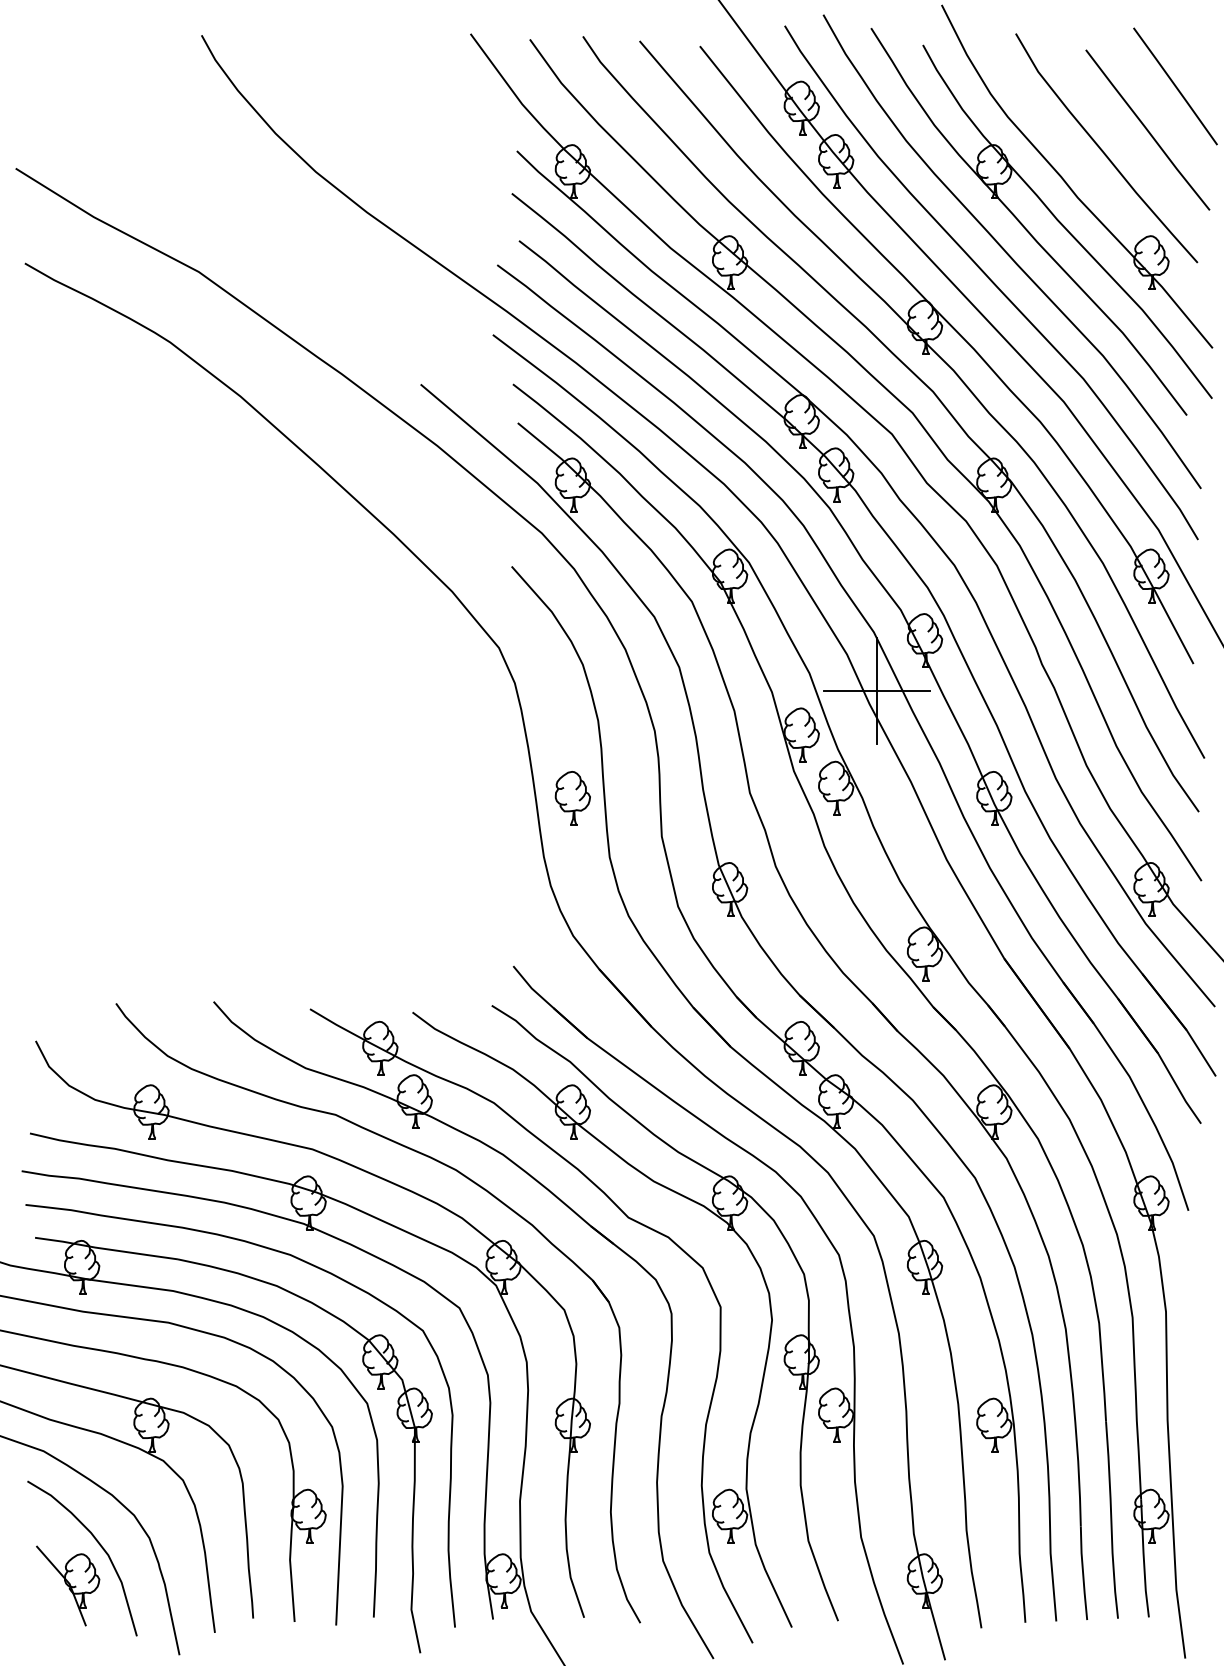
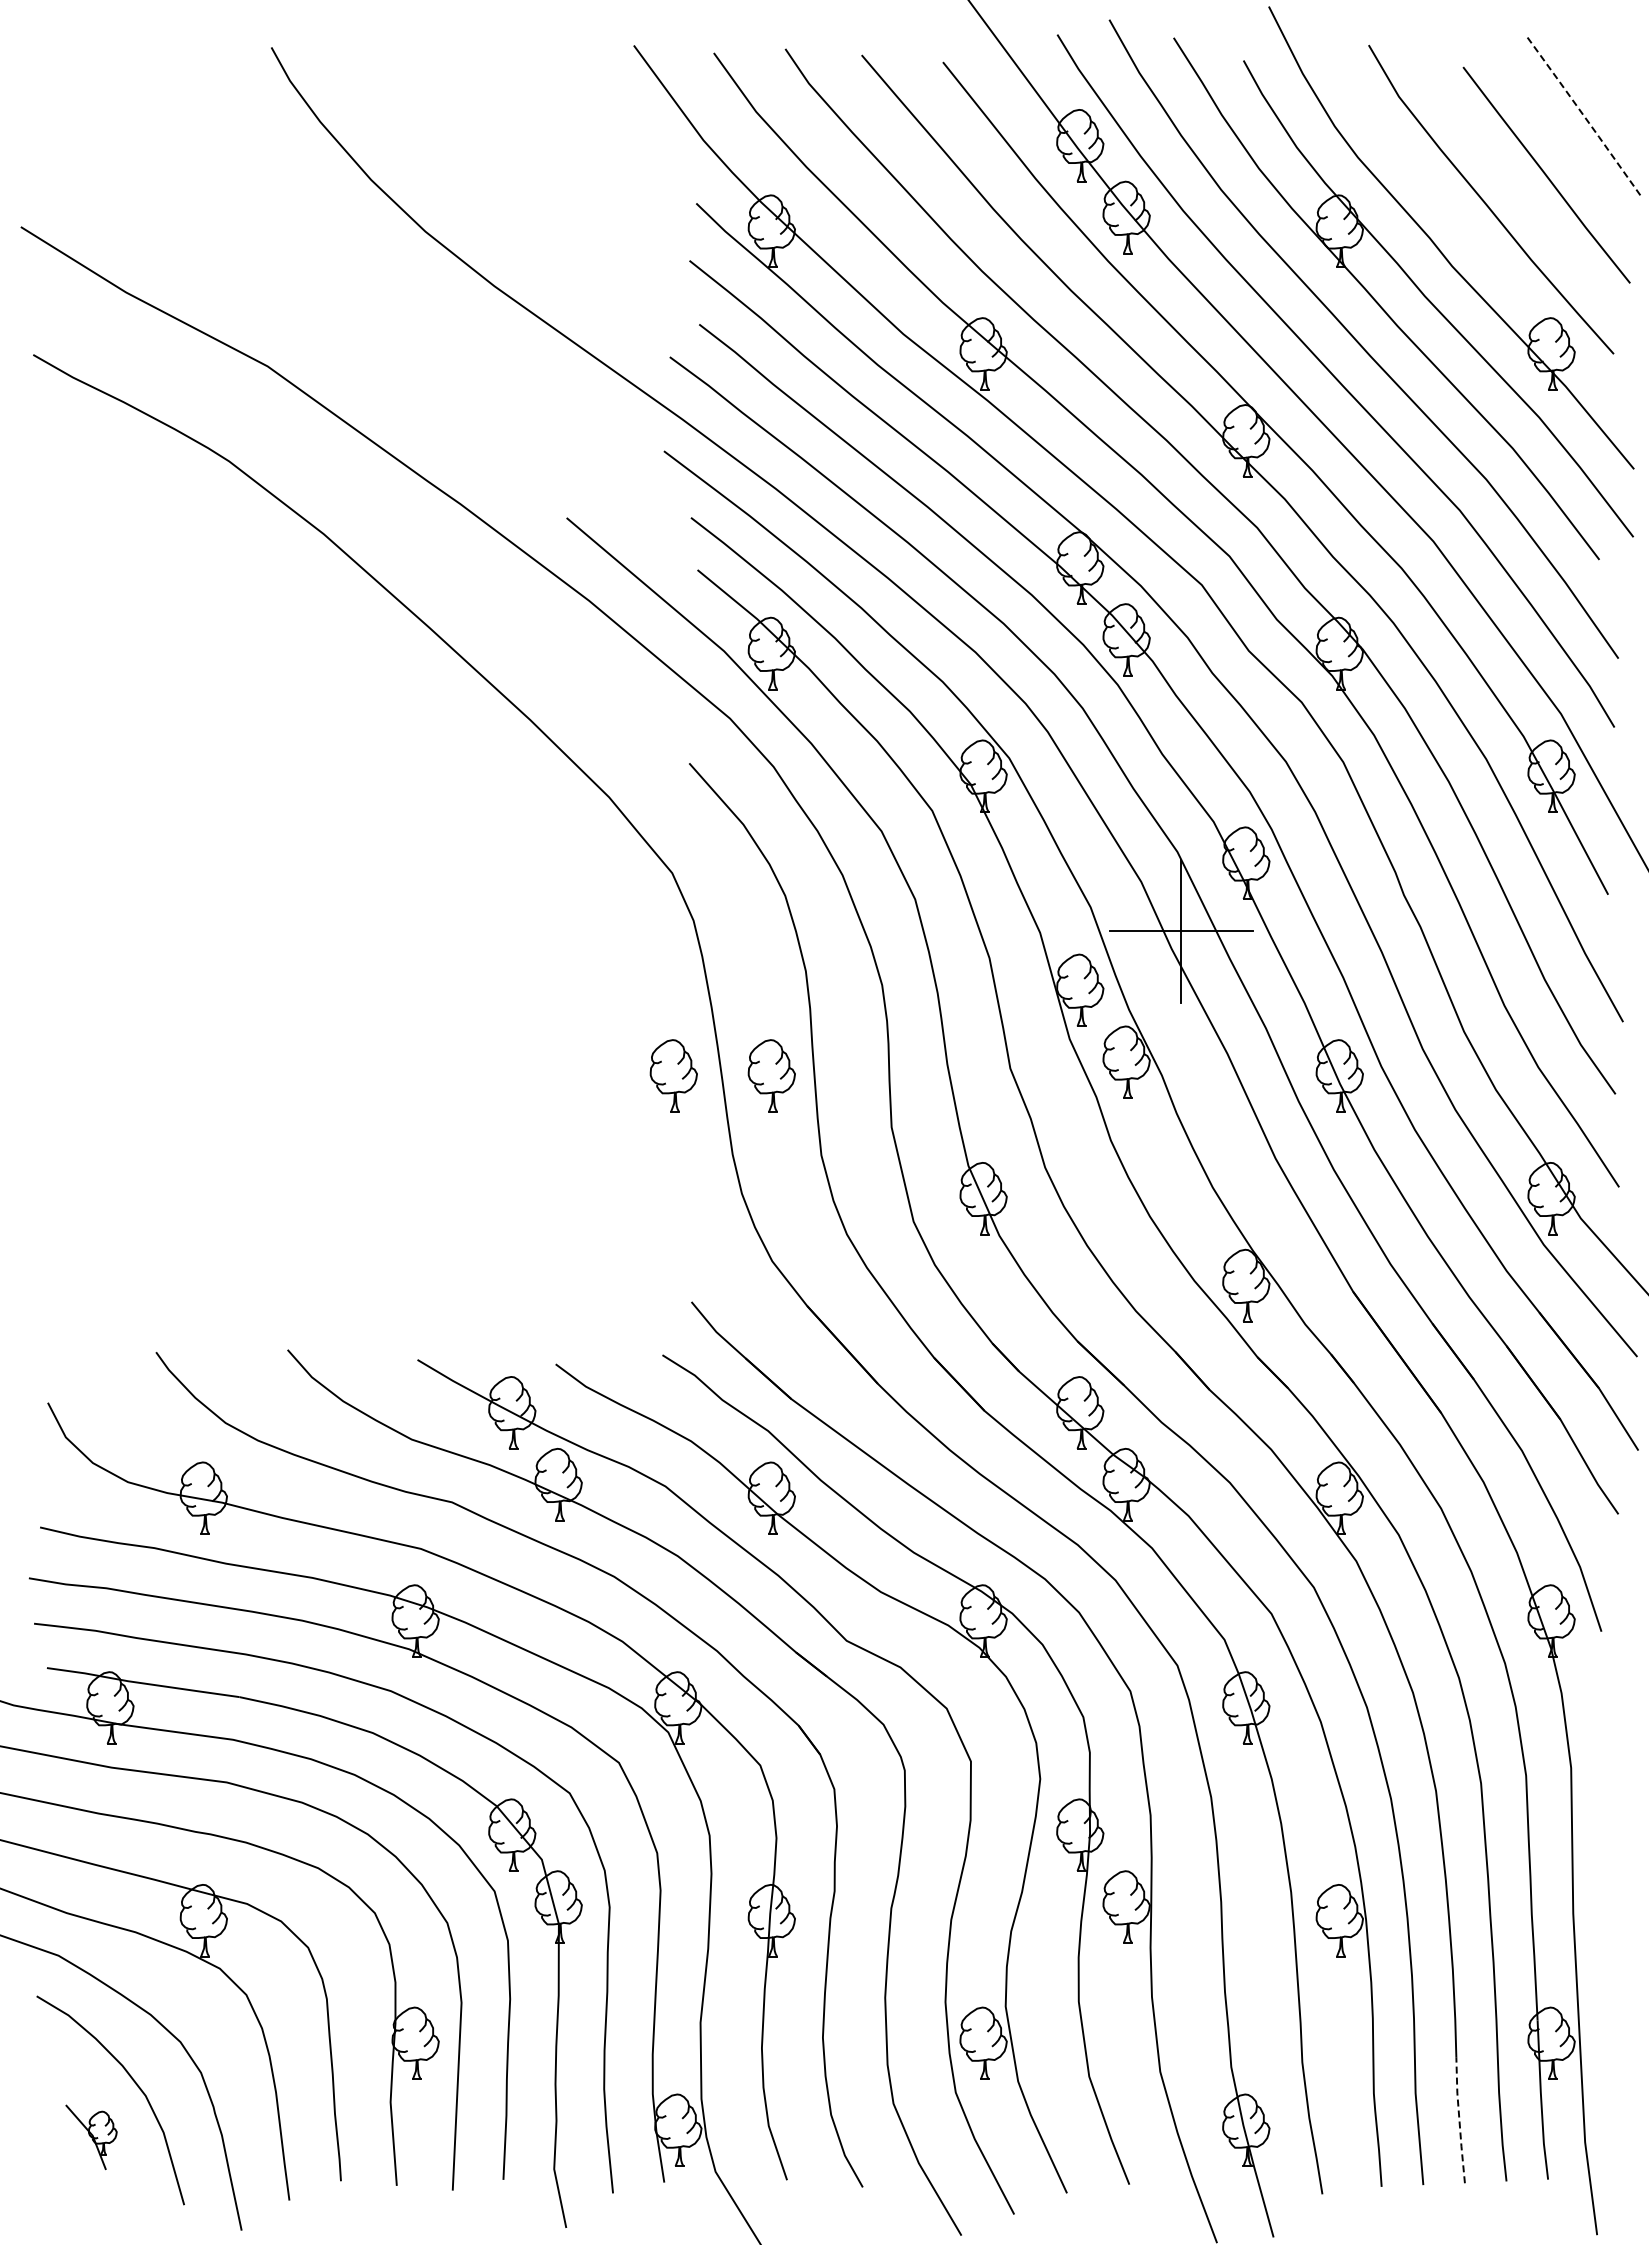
line: (1175, 86) -> (1584, 116), solid -> dashed
part: (499, 798) -> (673, 1075), added
line: (1083, 1573) -> (1459, 2120), solid -> dashed
part: (68, 1586) -> (91, 2137), size x0.6

